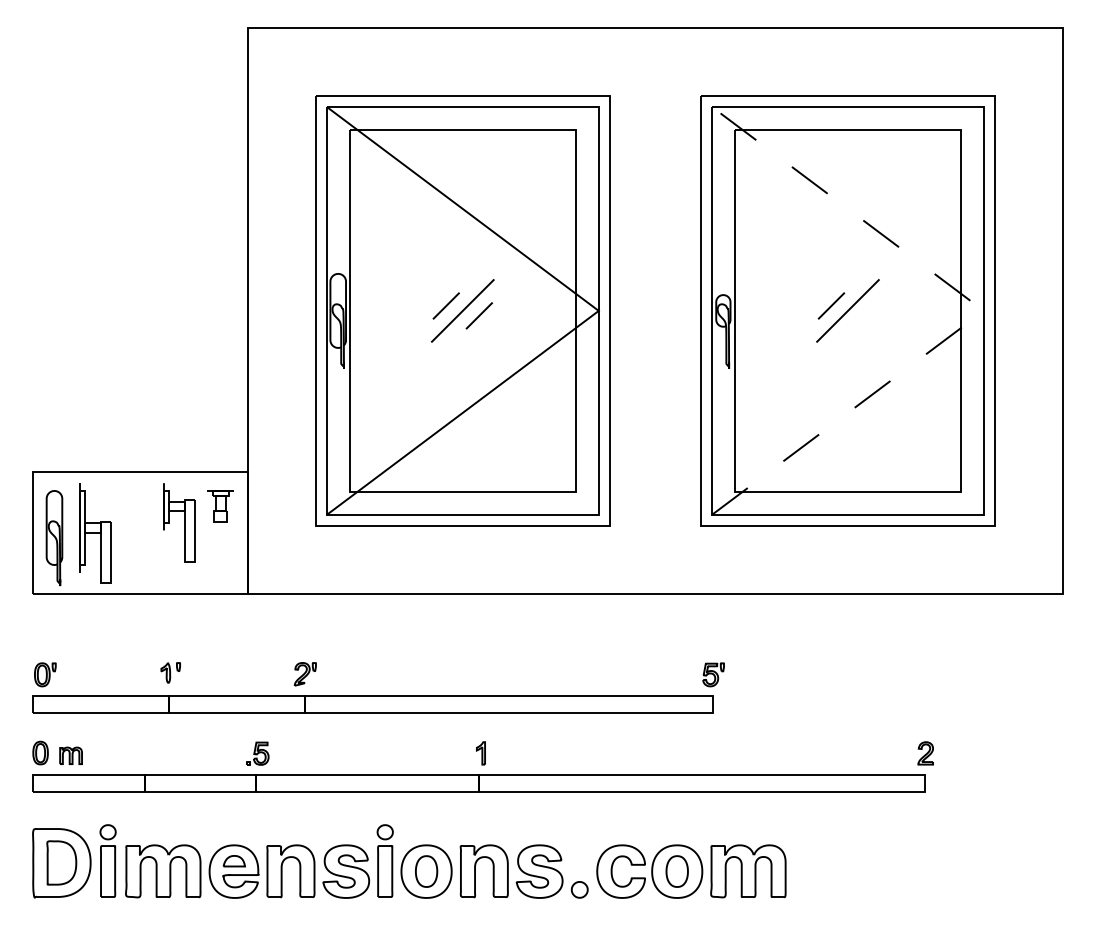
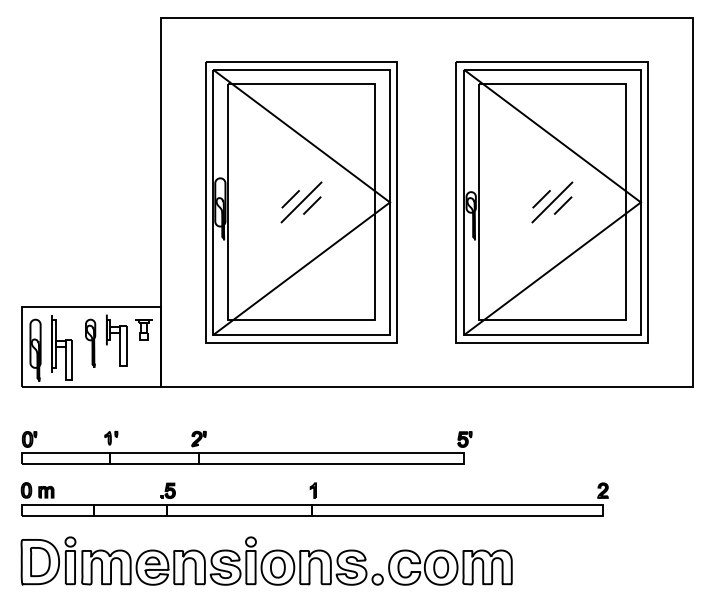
line: (983, 311) -> (640, 202), dashed -> solid
line: (863, 315) -> (562, 205), added
part: (138, 525) -> (90, 342), added

